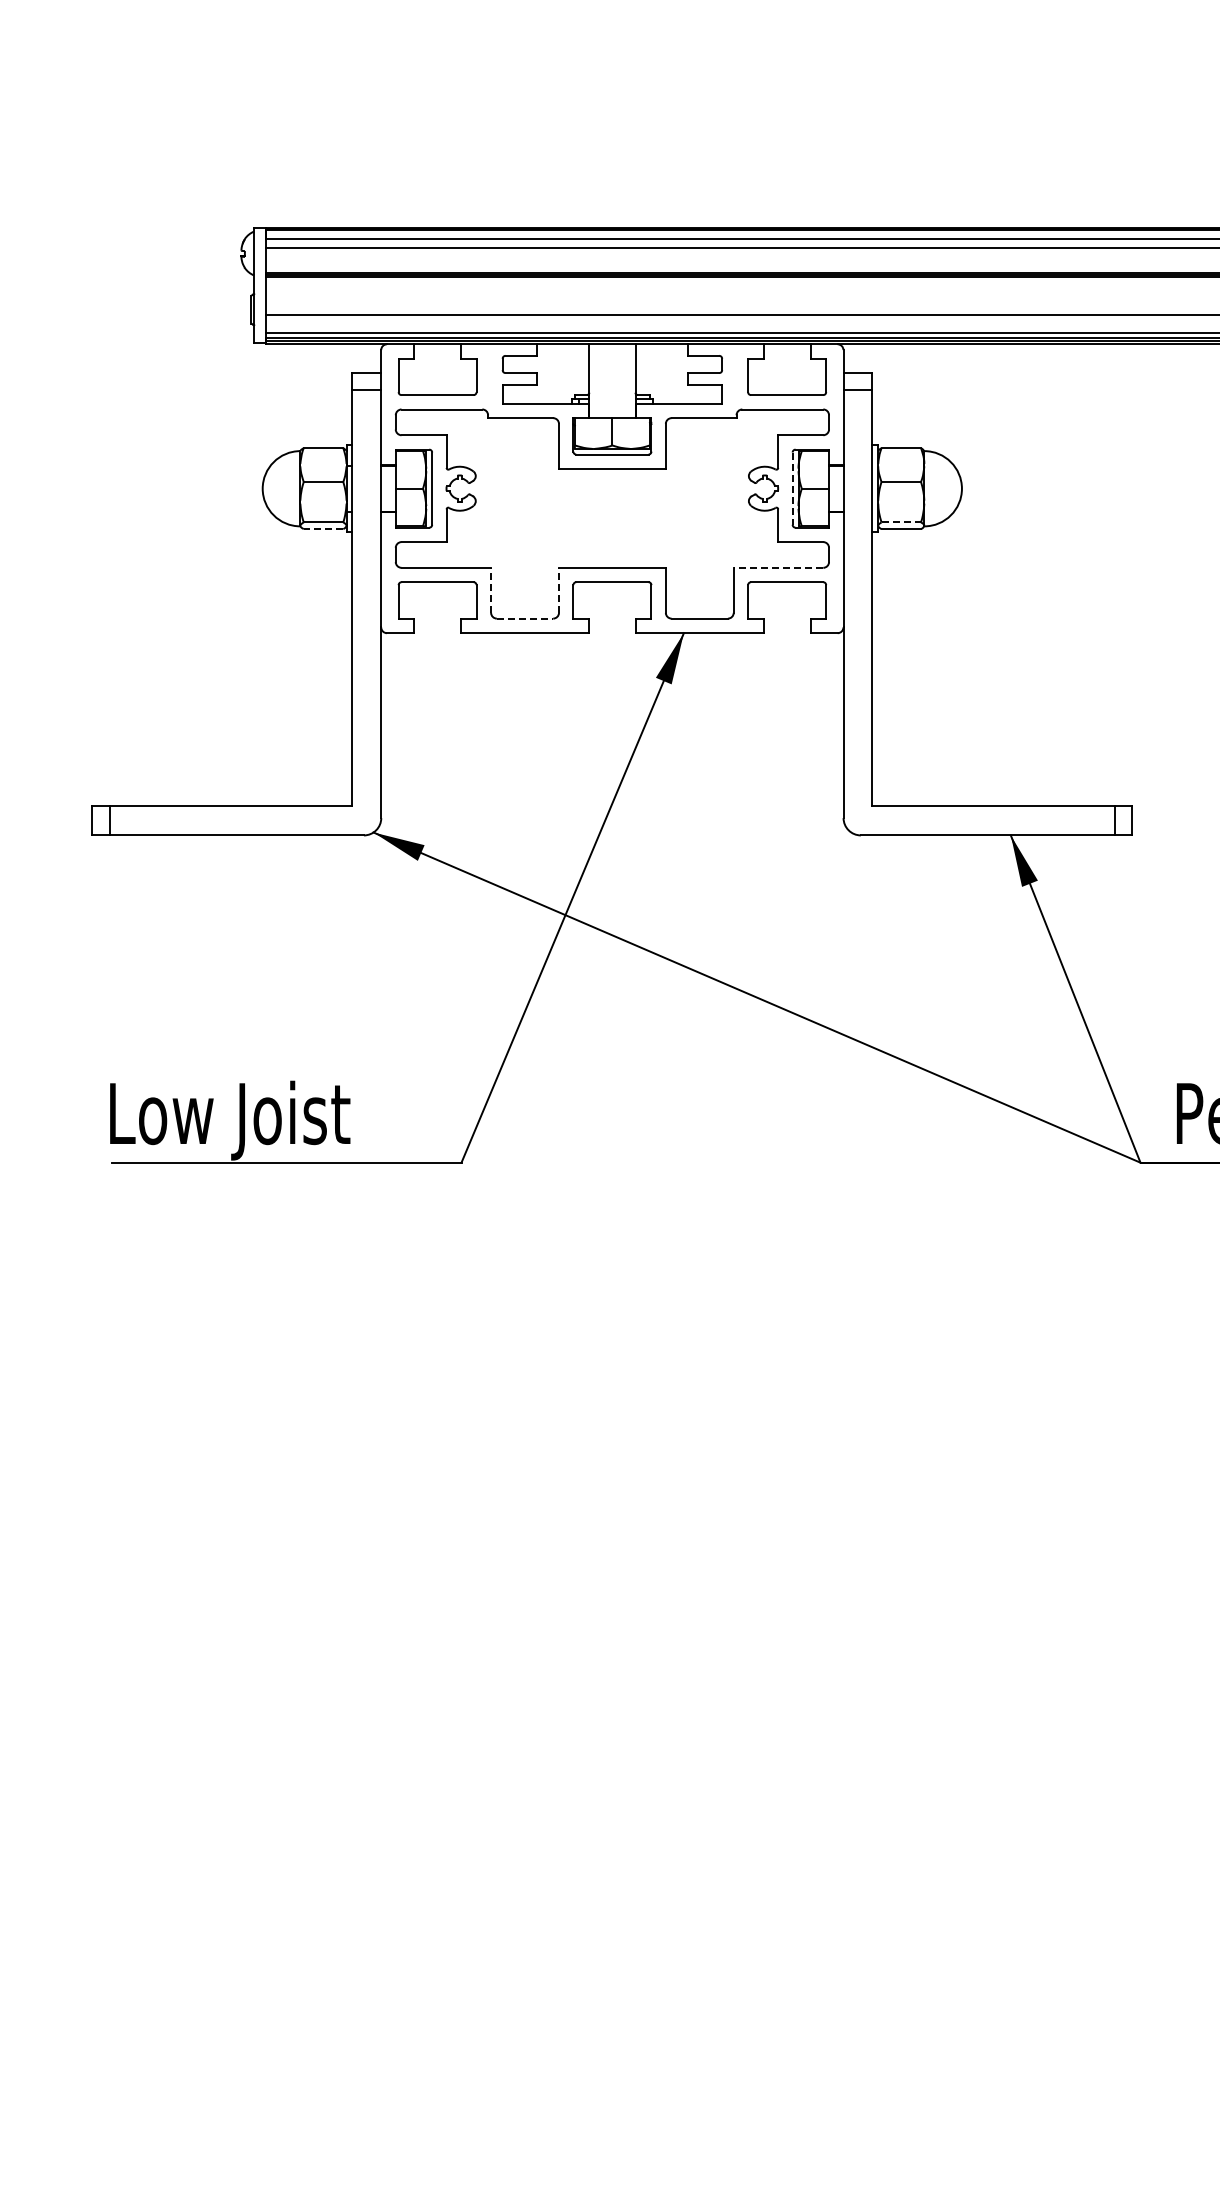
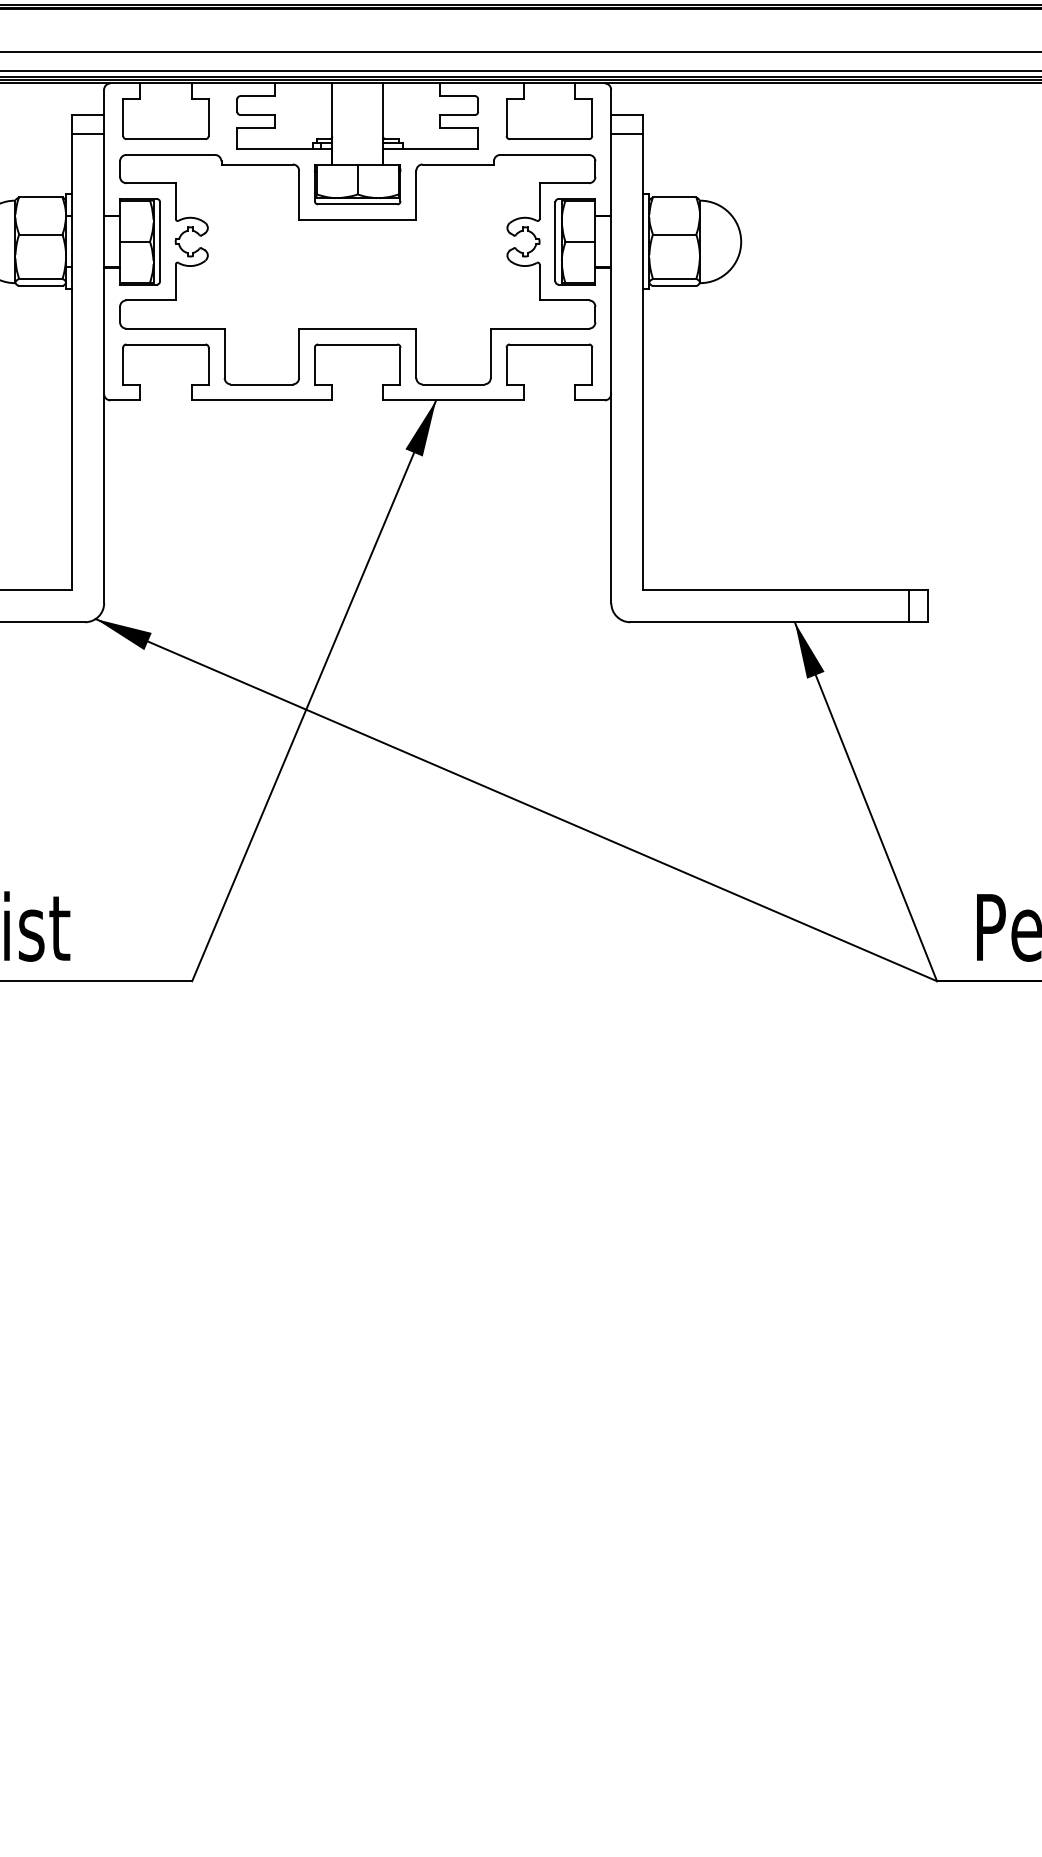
line: (792, 489) -> (555, 242), dashed -> solid
line: (901, 522) -> (674, 278), dashed -> solid
line: (323, 529) -> (40, 286), dashed -> solid
line: (778, 567) -> (539, 328), dashed -> solid
line: (490, 590) -> (223, 353), dashed -> solid
line: (558, 590) -> (298, 353), dashed -> solid
line: (525, 618) -> (262, 384), dashed -> solid

